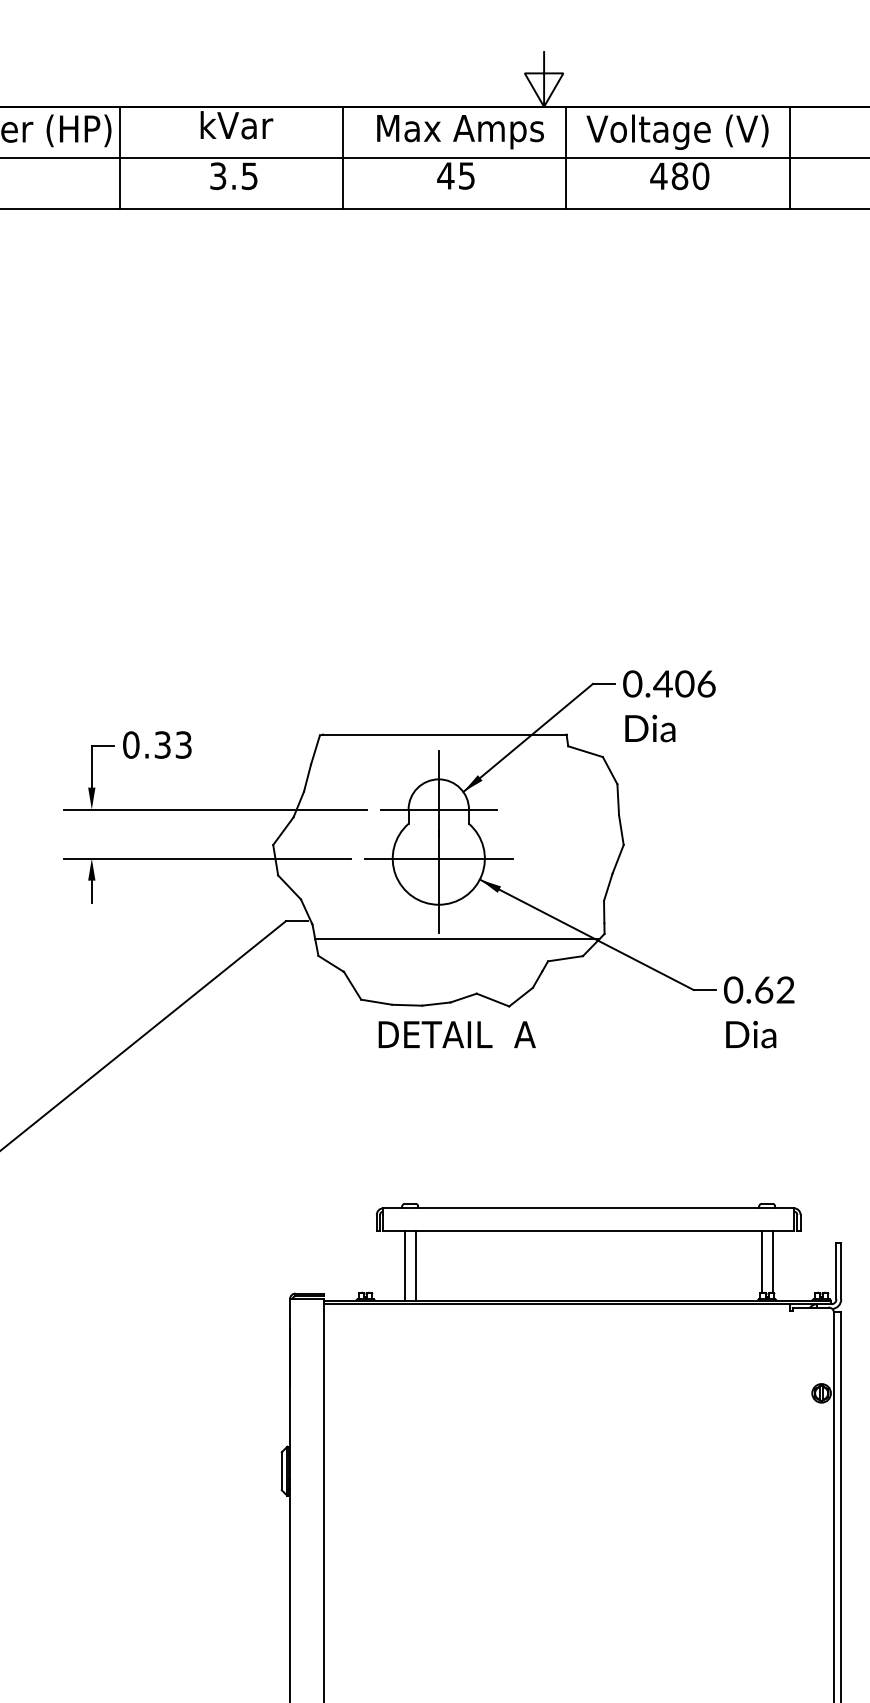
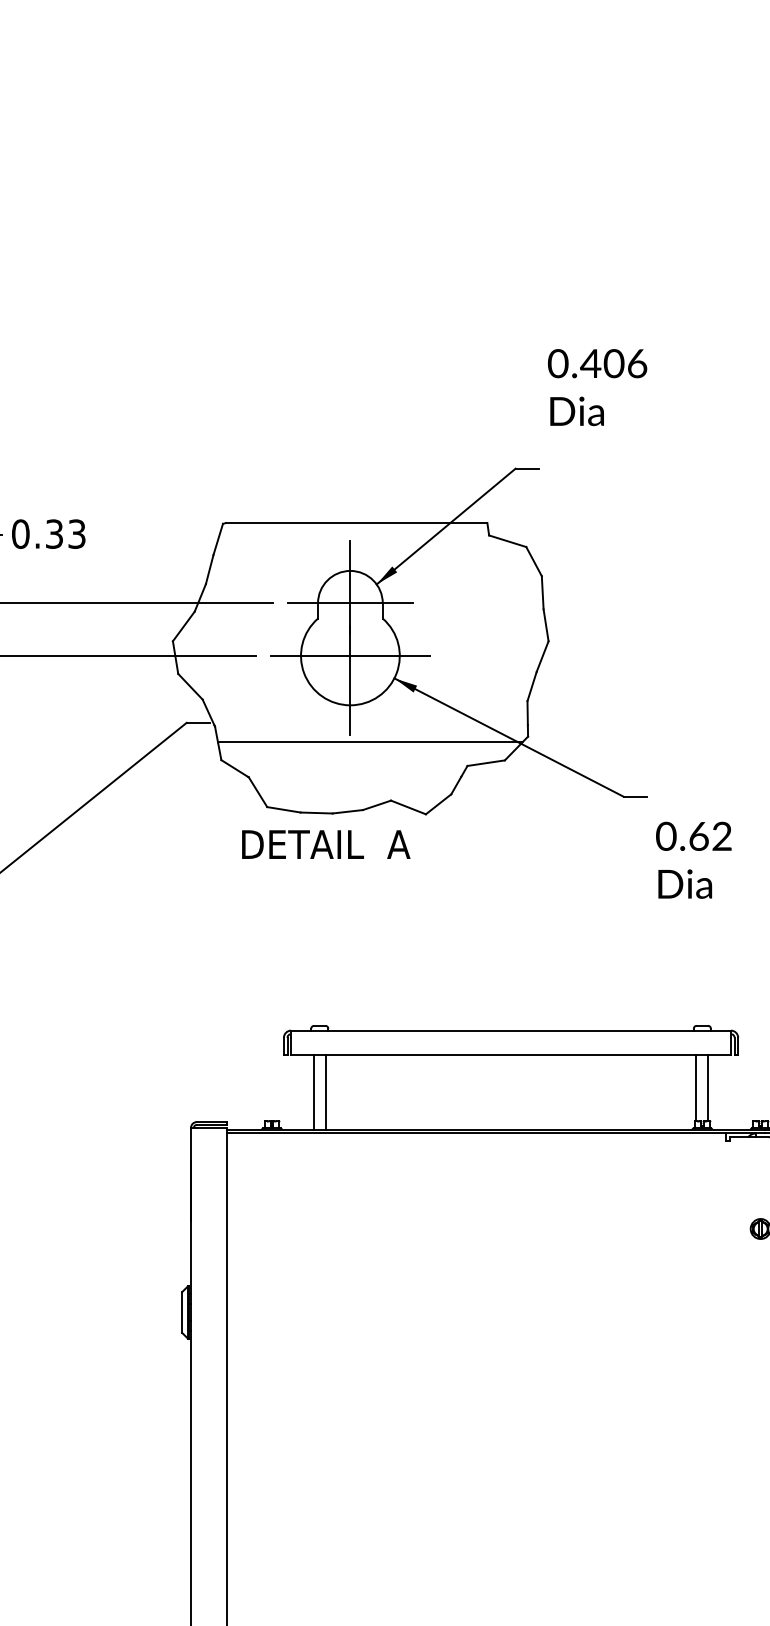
text: (669, 706) -> (597, 387), moved
text: (759, 1012) -> (694, 860), moved
text: (456, 1034) -> (325, 844), moved

